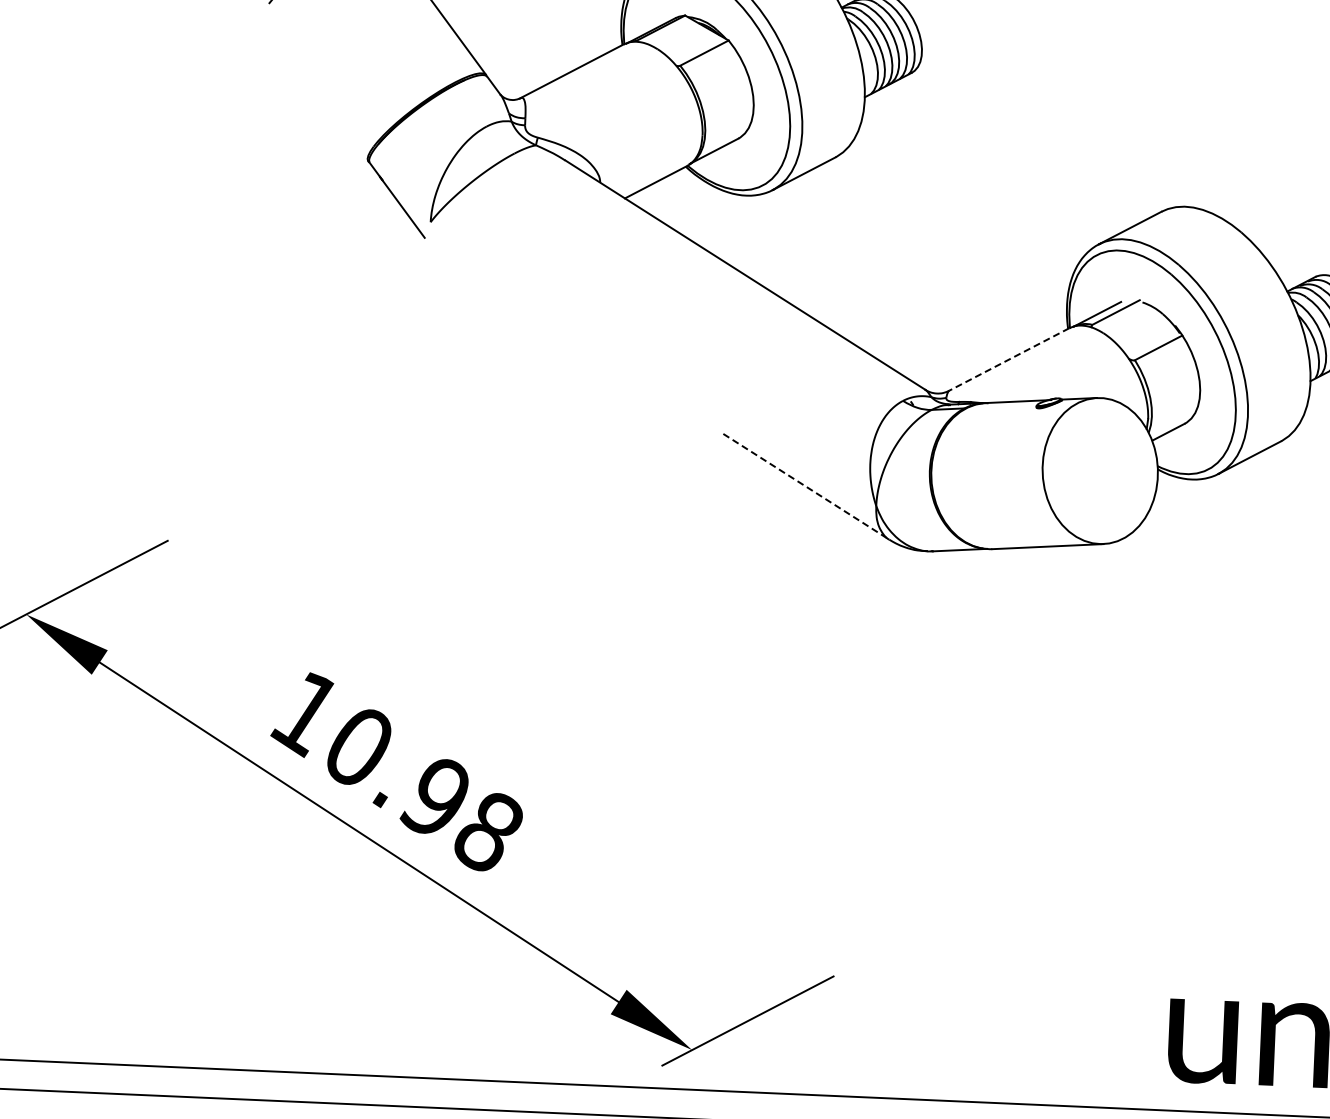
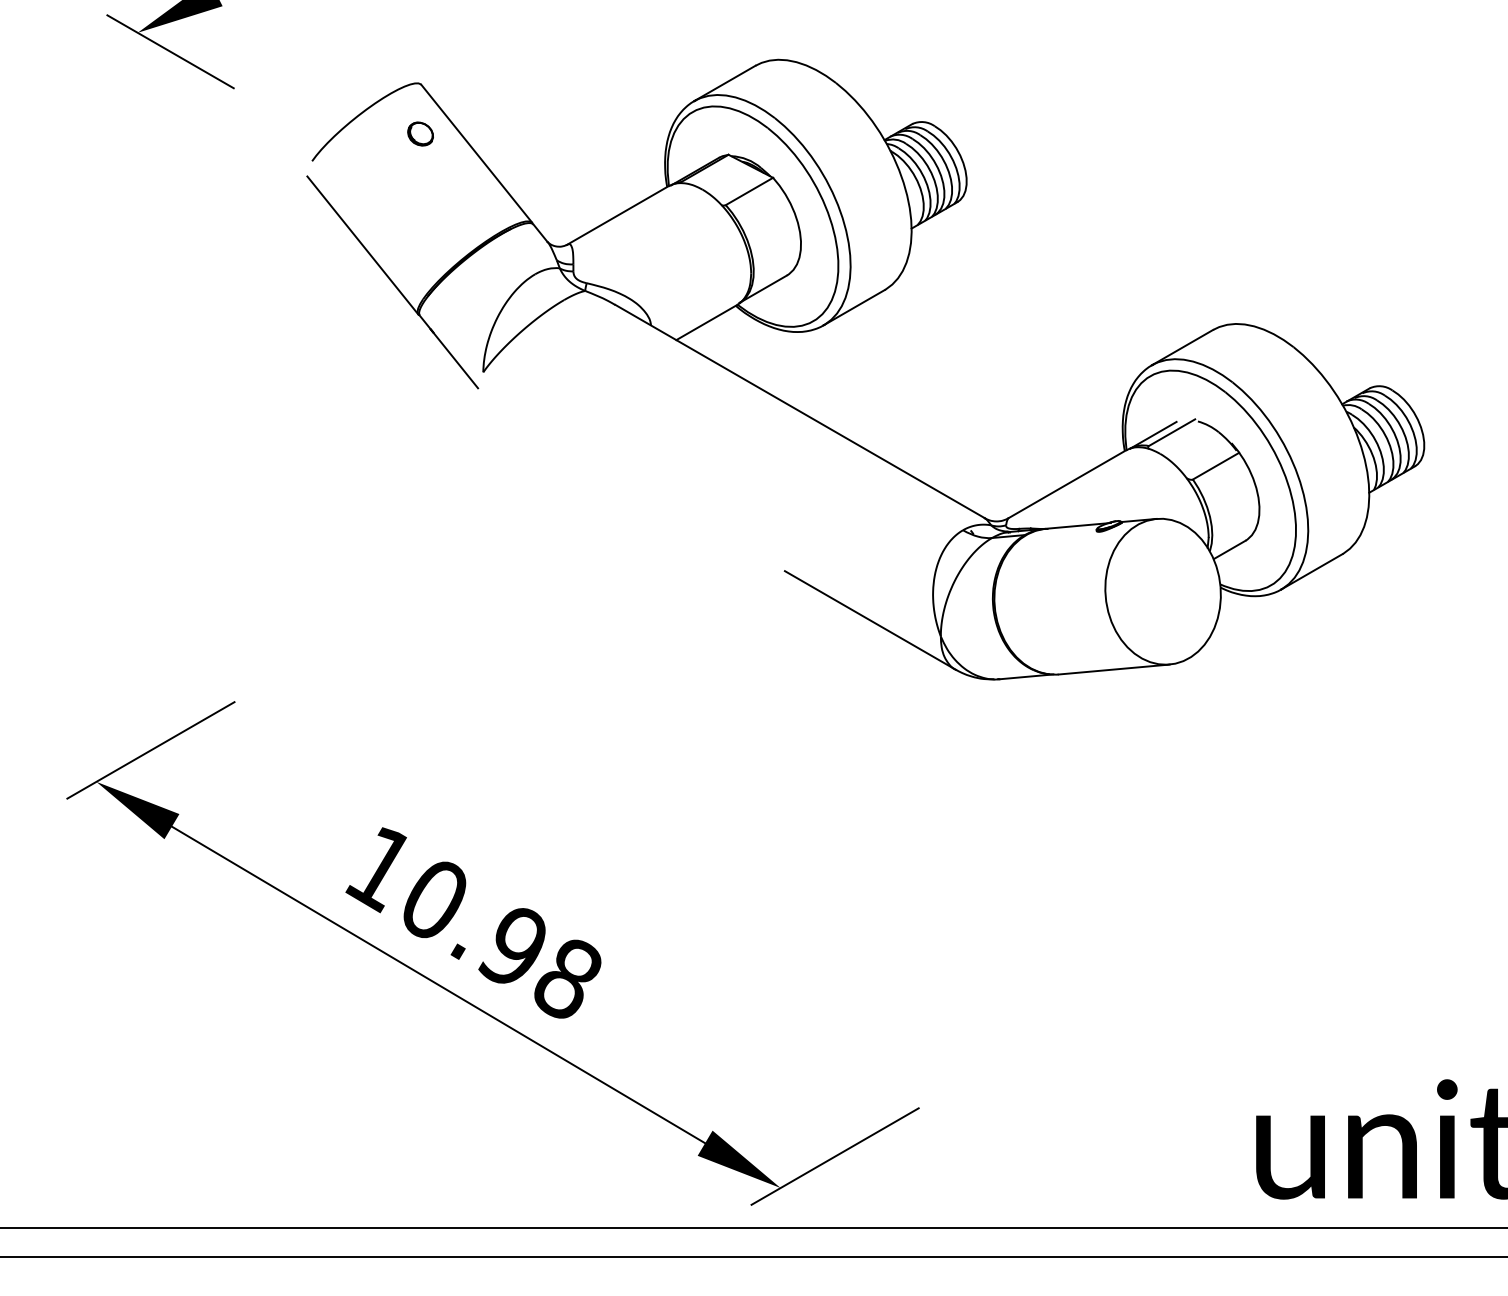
line: (315, 90) -> (362, 245), added
line: (1009, 359) -> (1067, 484), dashed -> solid
line: (806, 487) -> (870, 620), dashed -> solid

